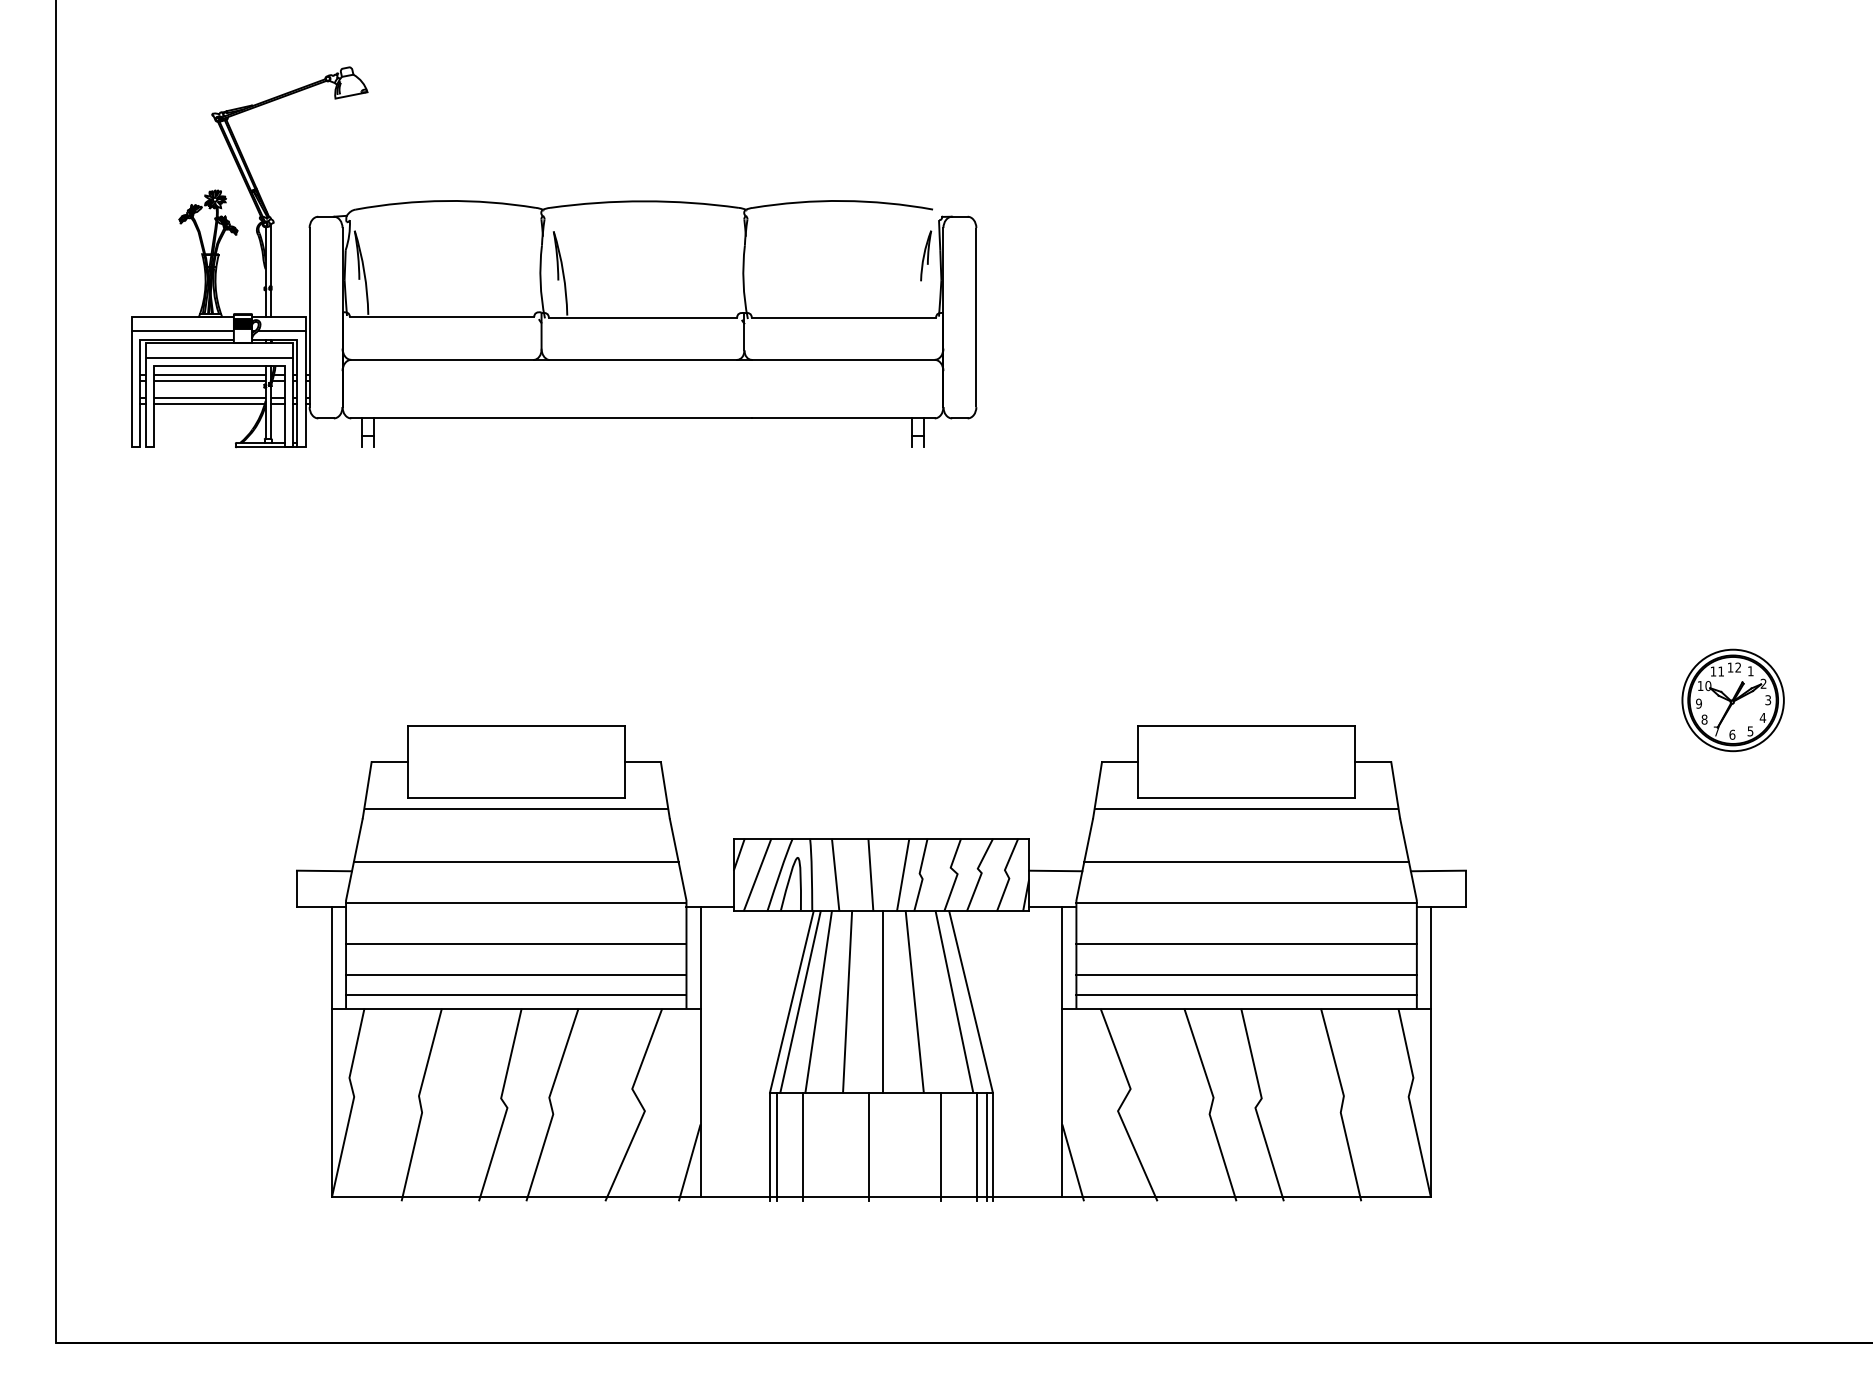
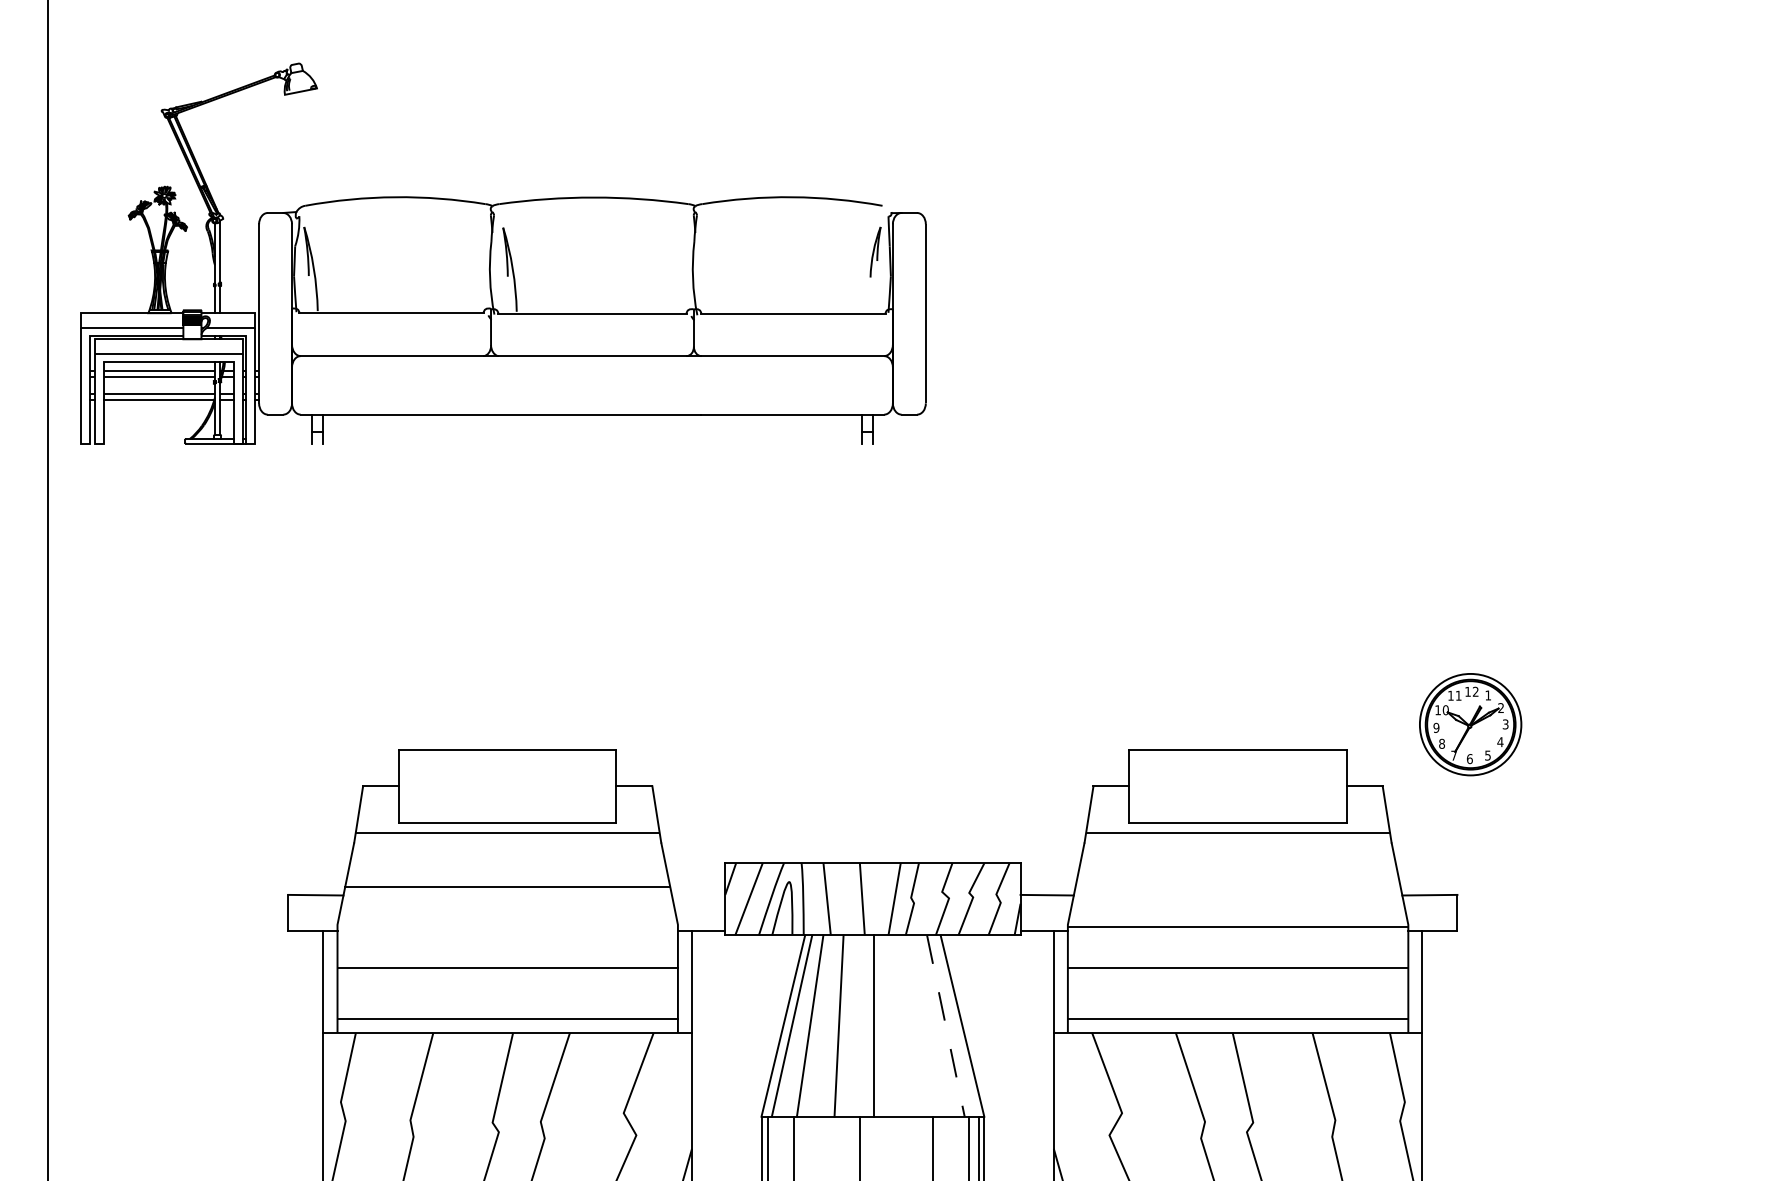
part: (554, 257) -> (503, 253), moved
part: (1732, 700) -> (1469, 724), moved
line: (1246, 862) -> (1237, 886), removed
line: (516, 903) -> (507, 927), removed
line: (516, 975) -> (507, 999), removed
line: (1246, 975) -> (1237, 999), removed
line: (914, 1001) -> (905, 1025), removed
line: (954, 1001) -> (945, 1025), solid -> dashed

